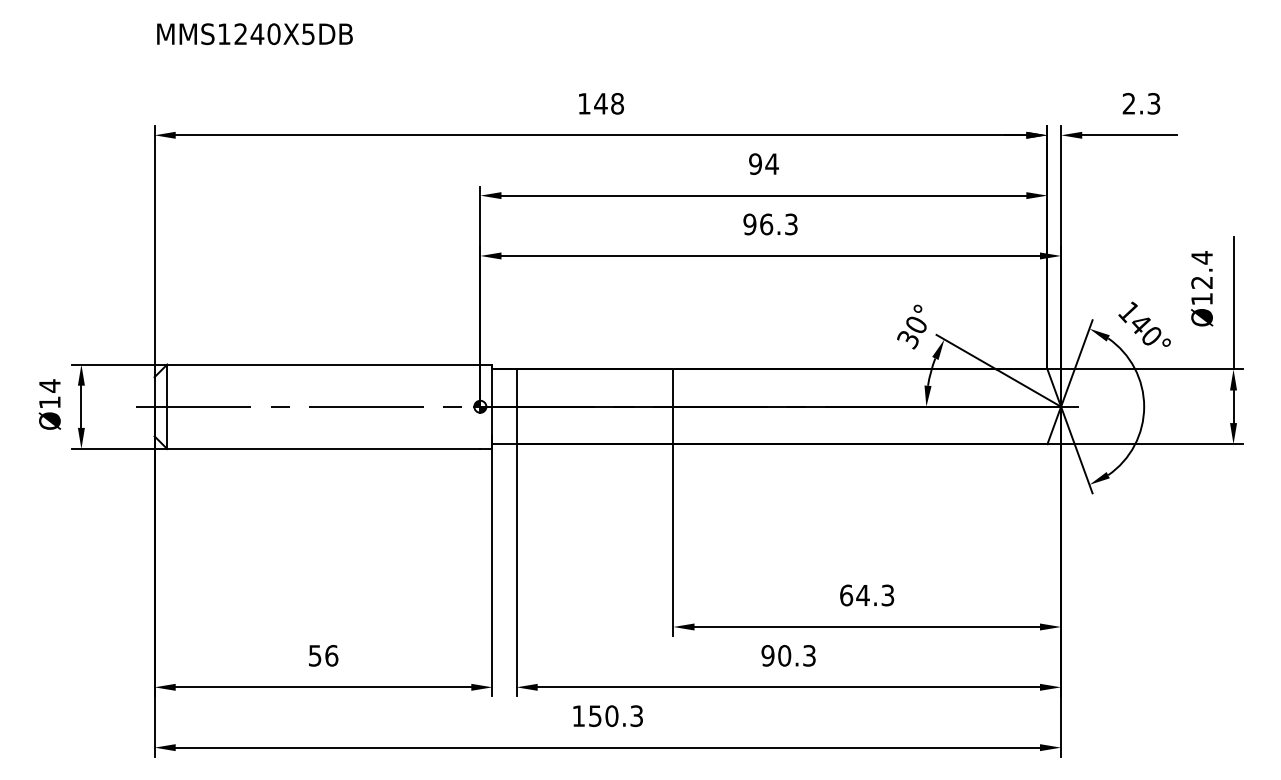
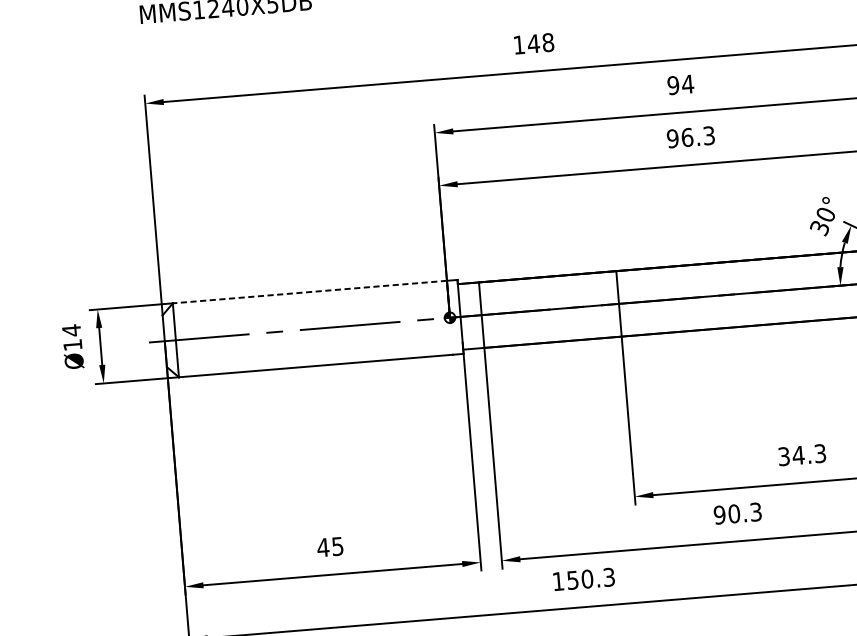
line: (323, 364) -> (309, 292), solid -> dashed
text: (846, 595) -> (784, 456), 64.3 -> 34.3
text: (323, 655) -> (330, 546), 56 -> 45

